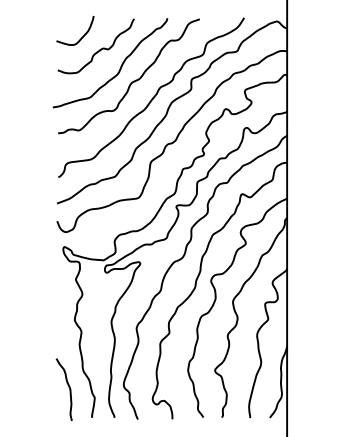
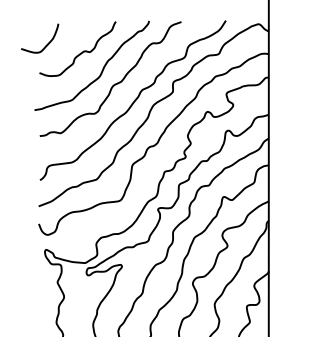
curve: (82, 36) -> (47, 44), moved

